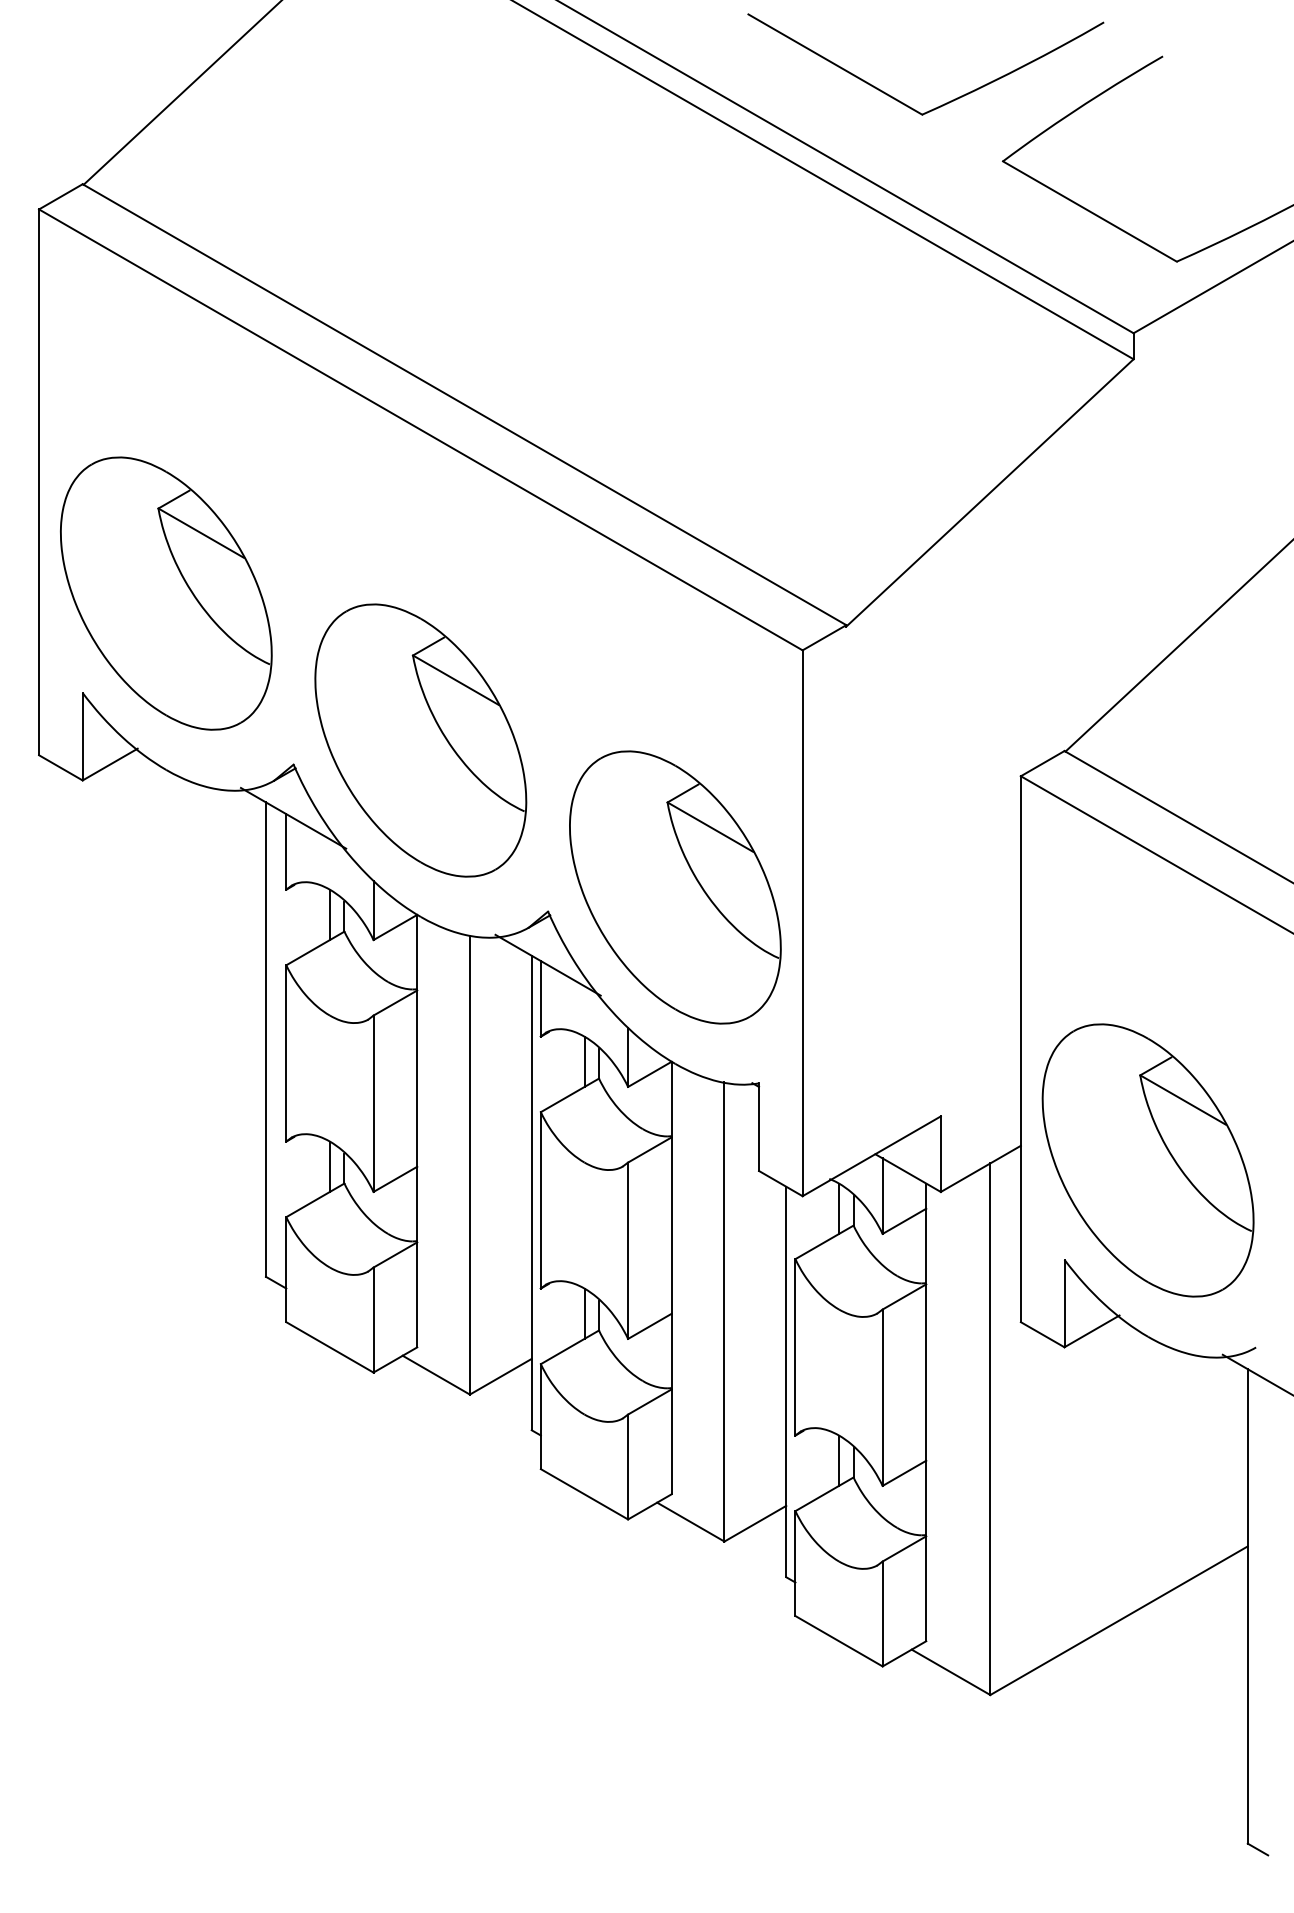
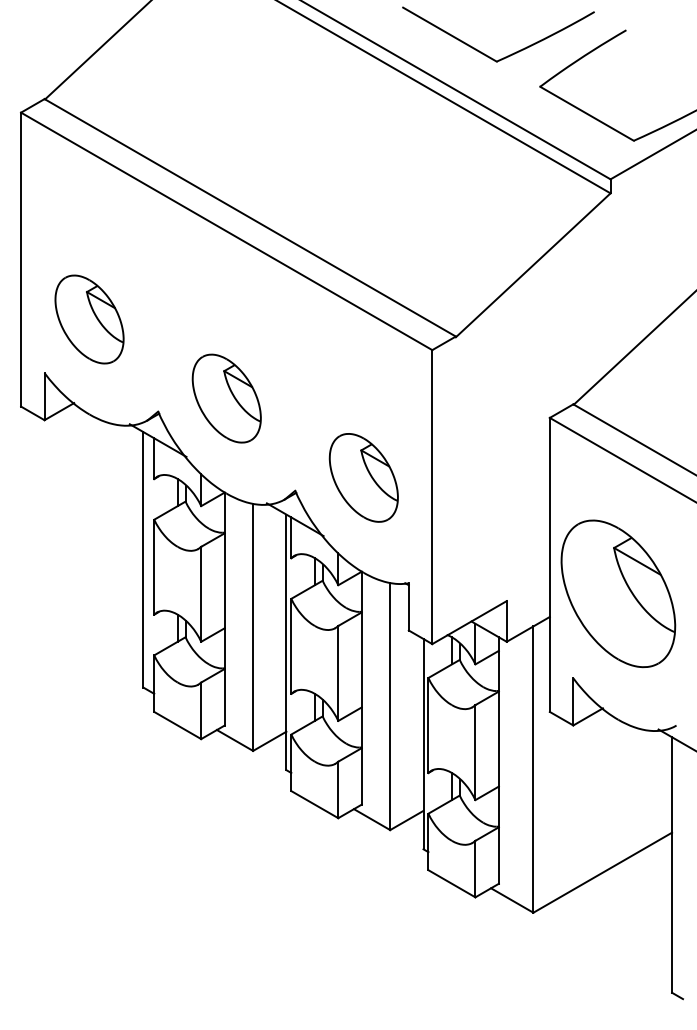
part: (166, 593) -> (89, 319), size x0.6
part: (420, 740) -> (226, 398), size x0.6
part: (674, 886) -> (363, 477), size x0.6
part: (1148, 1159) -> (618, 593), moved

